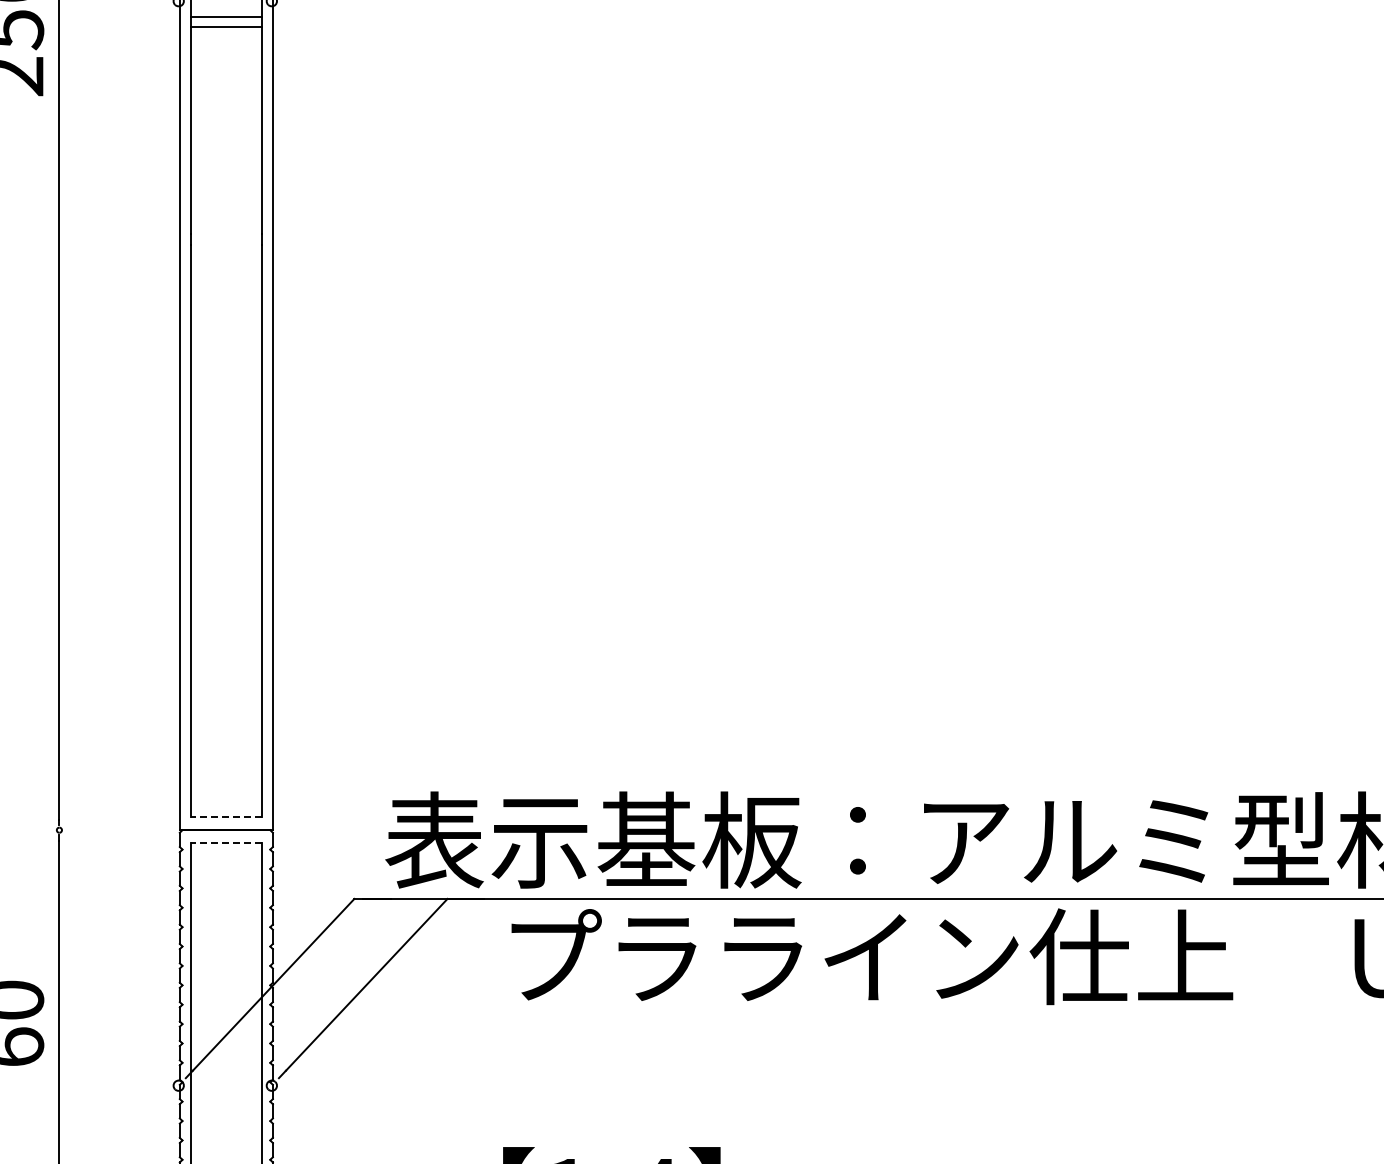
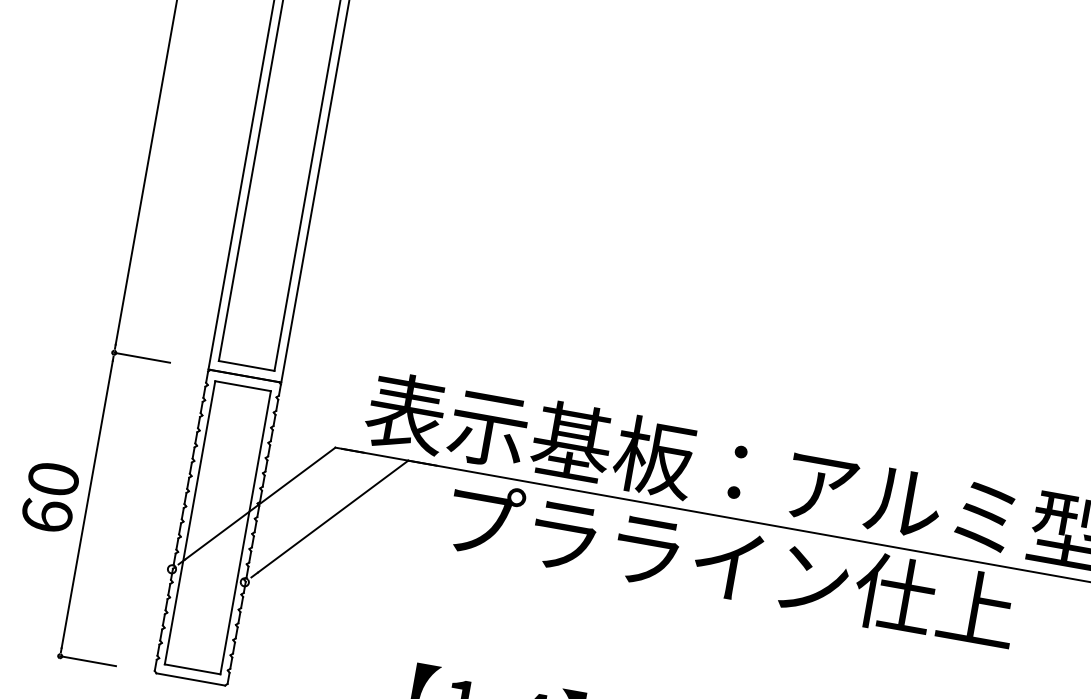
line: (226, 817) -> (246, 366), dashed -> solid
line: (94, 830) -> (141, 357), added
line: (226, 843) -> (243, 386), dashed -> solid

